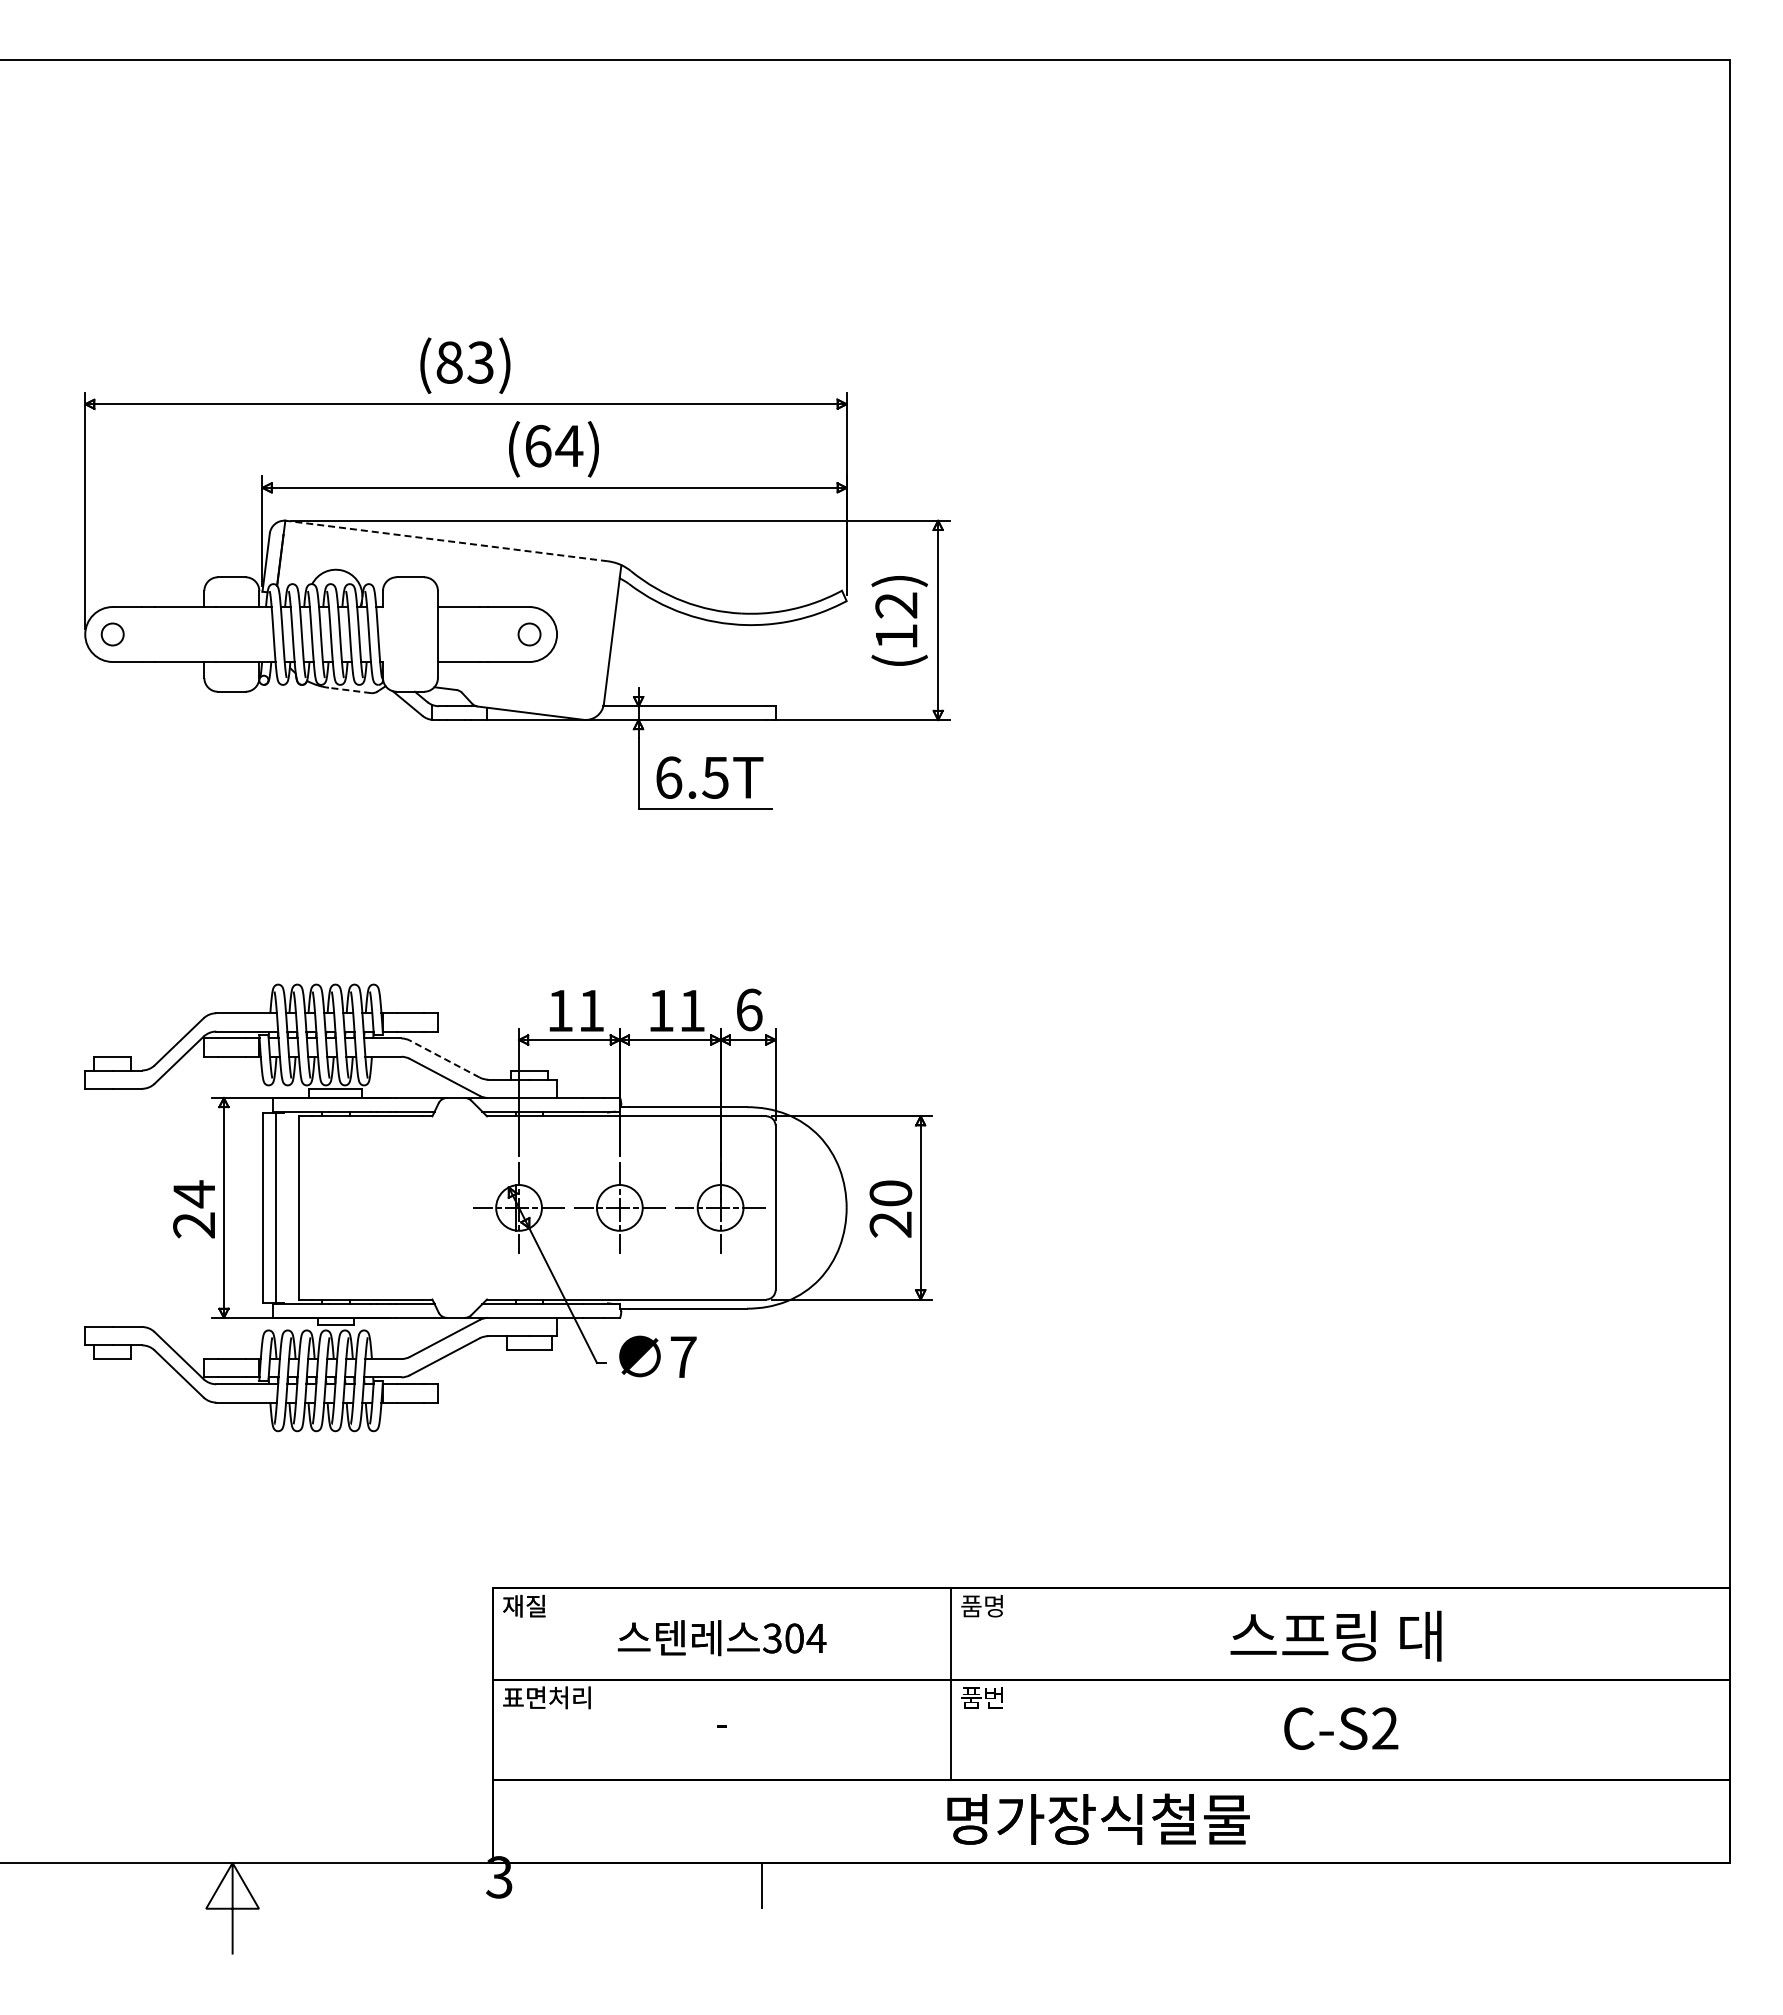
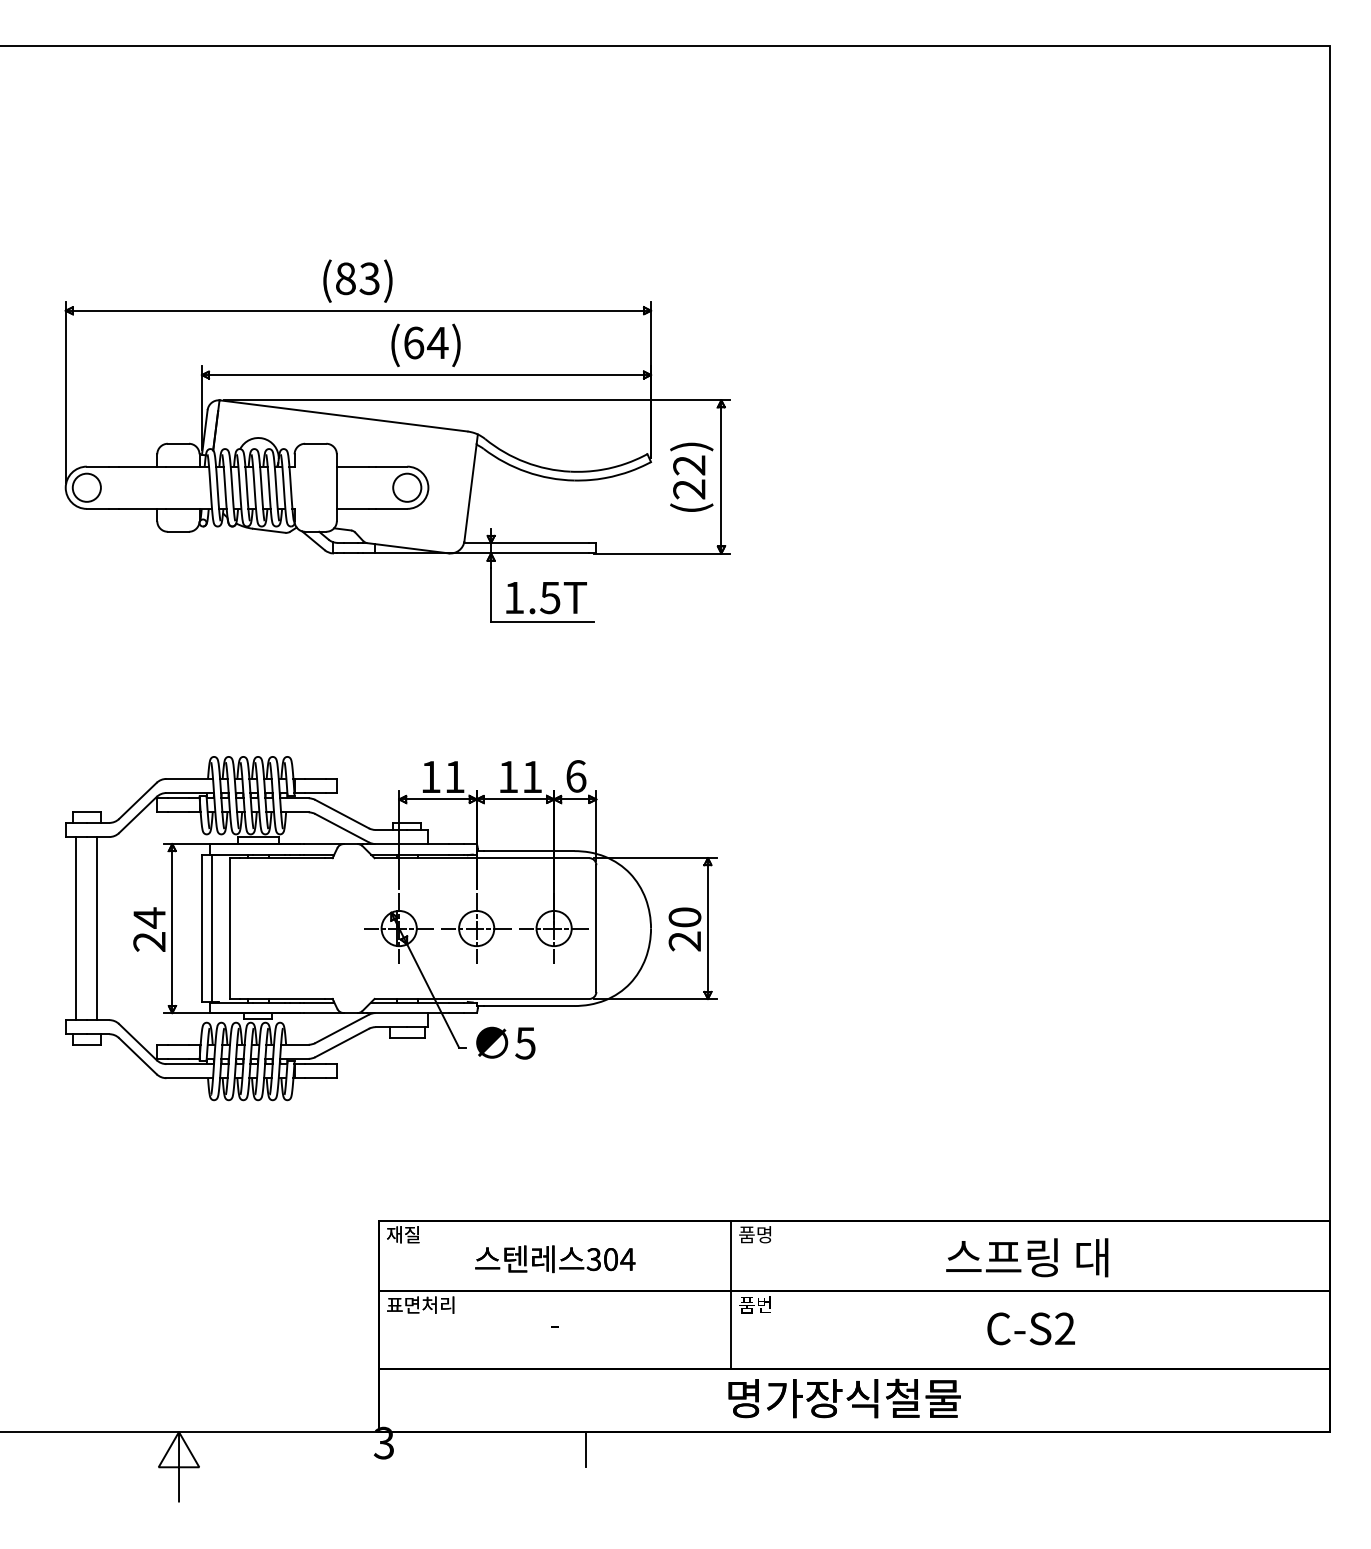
line: (446, 540) -> (343, 415), dashed -> solid
circle: (112, 634) -> (86, 487), size x1.67
circle: (529, 634) -> (407, 487), size x1.67
text: (896, 636) -> (689, 489), (12) -> (22)
line: (349, 690) -> (268, 530), dashed -> solid
text: (669, 777) -> (514, 597), 6.5T -> 1.5T
line: (444, 1059) -> (341, 814), dashed -> solid
line: (99, 1207) -> (76, 928), added
line: (126, 1207) -> (97, 928), added
text: (683, 1357) -> (525, 1043), 7 -> 5

